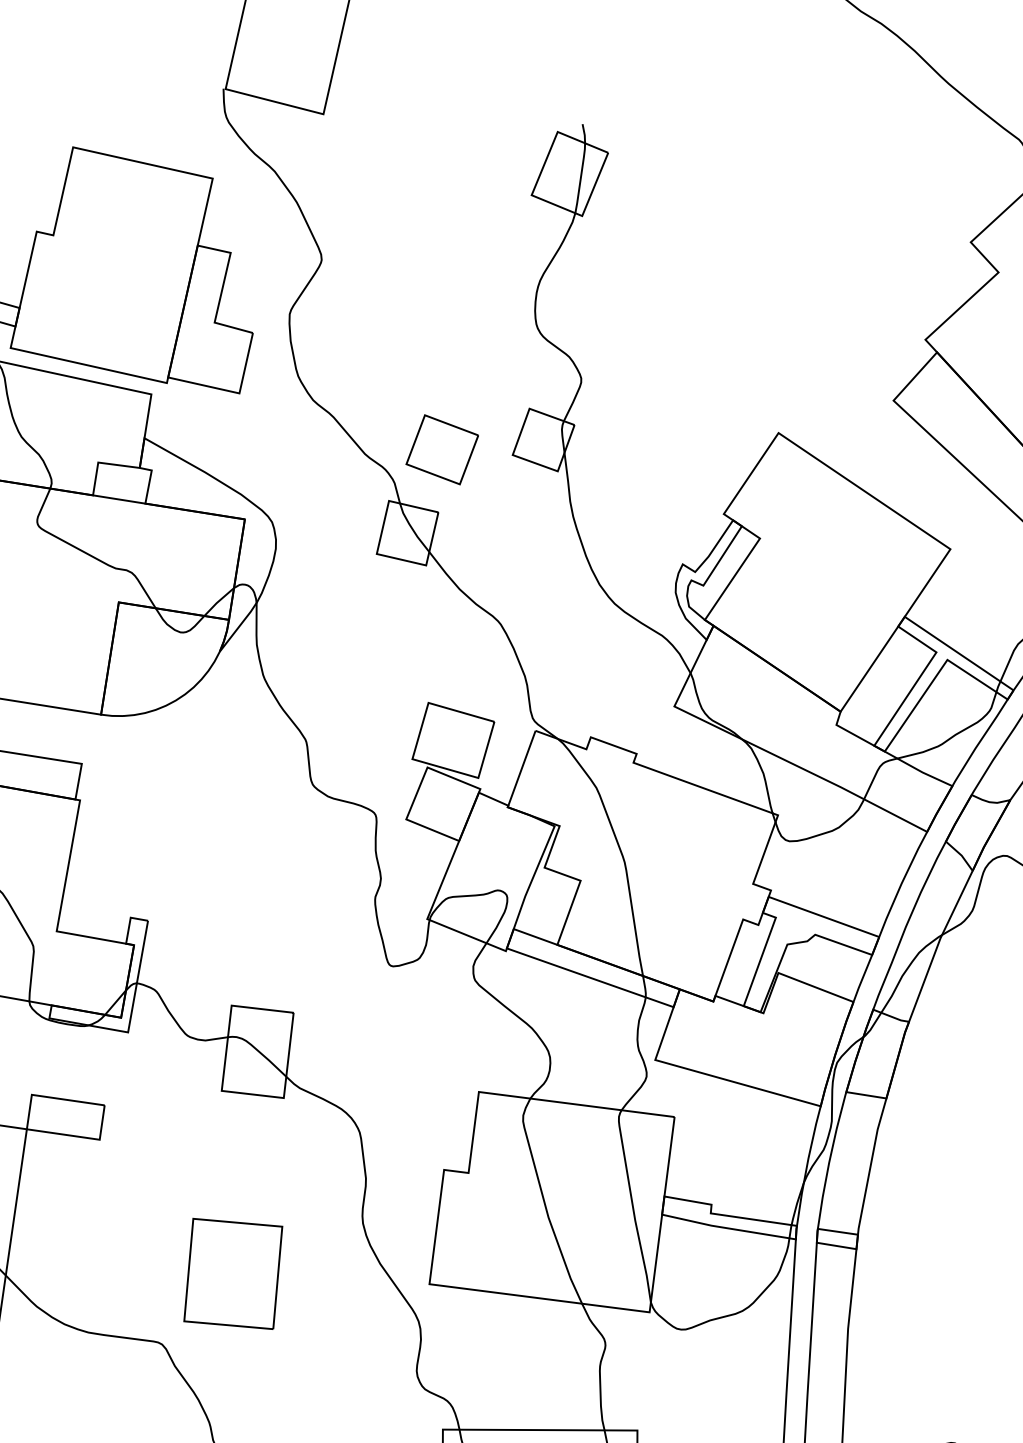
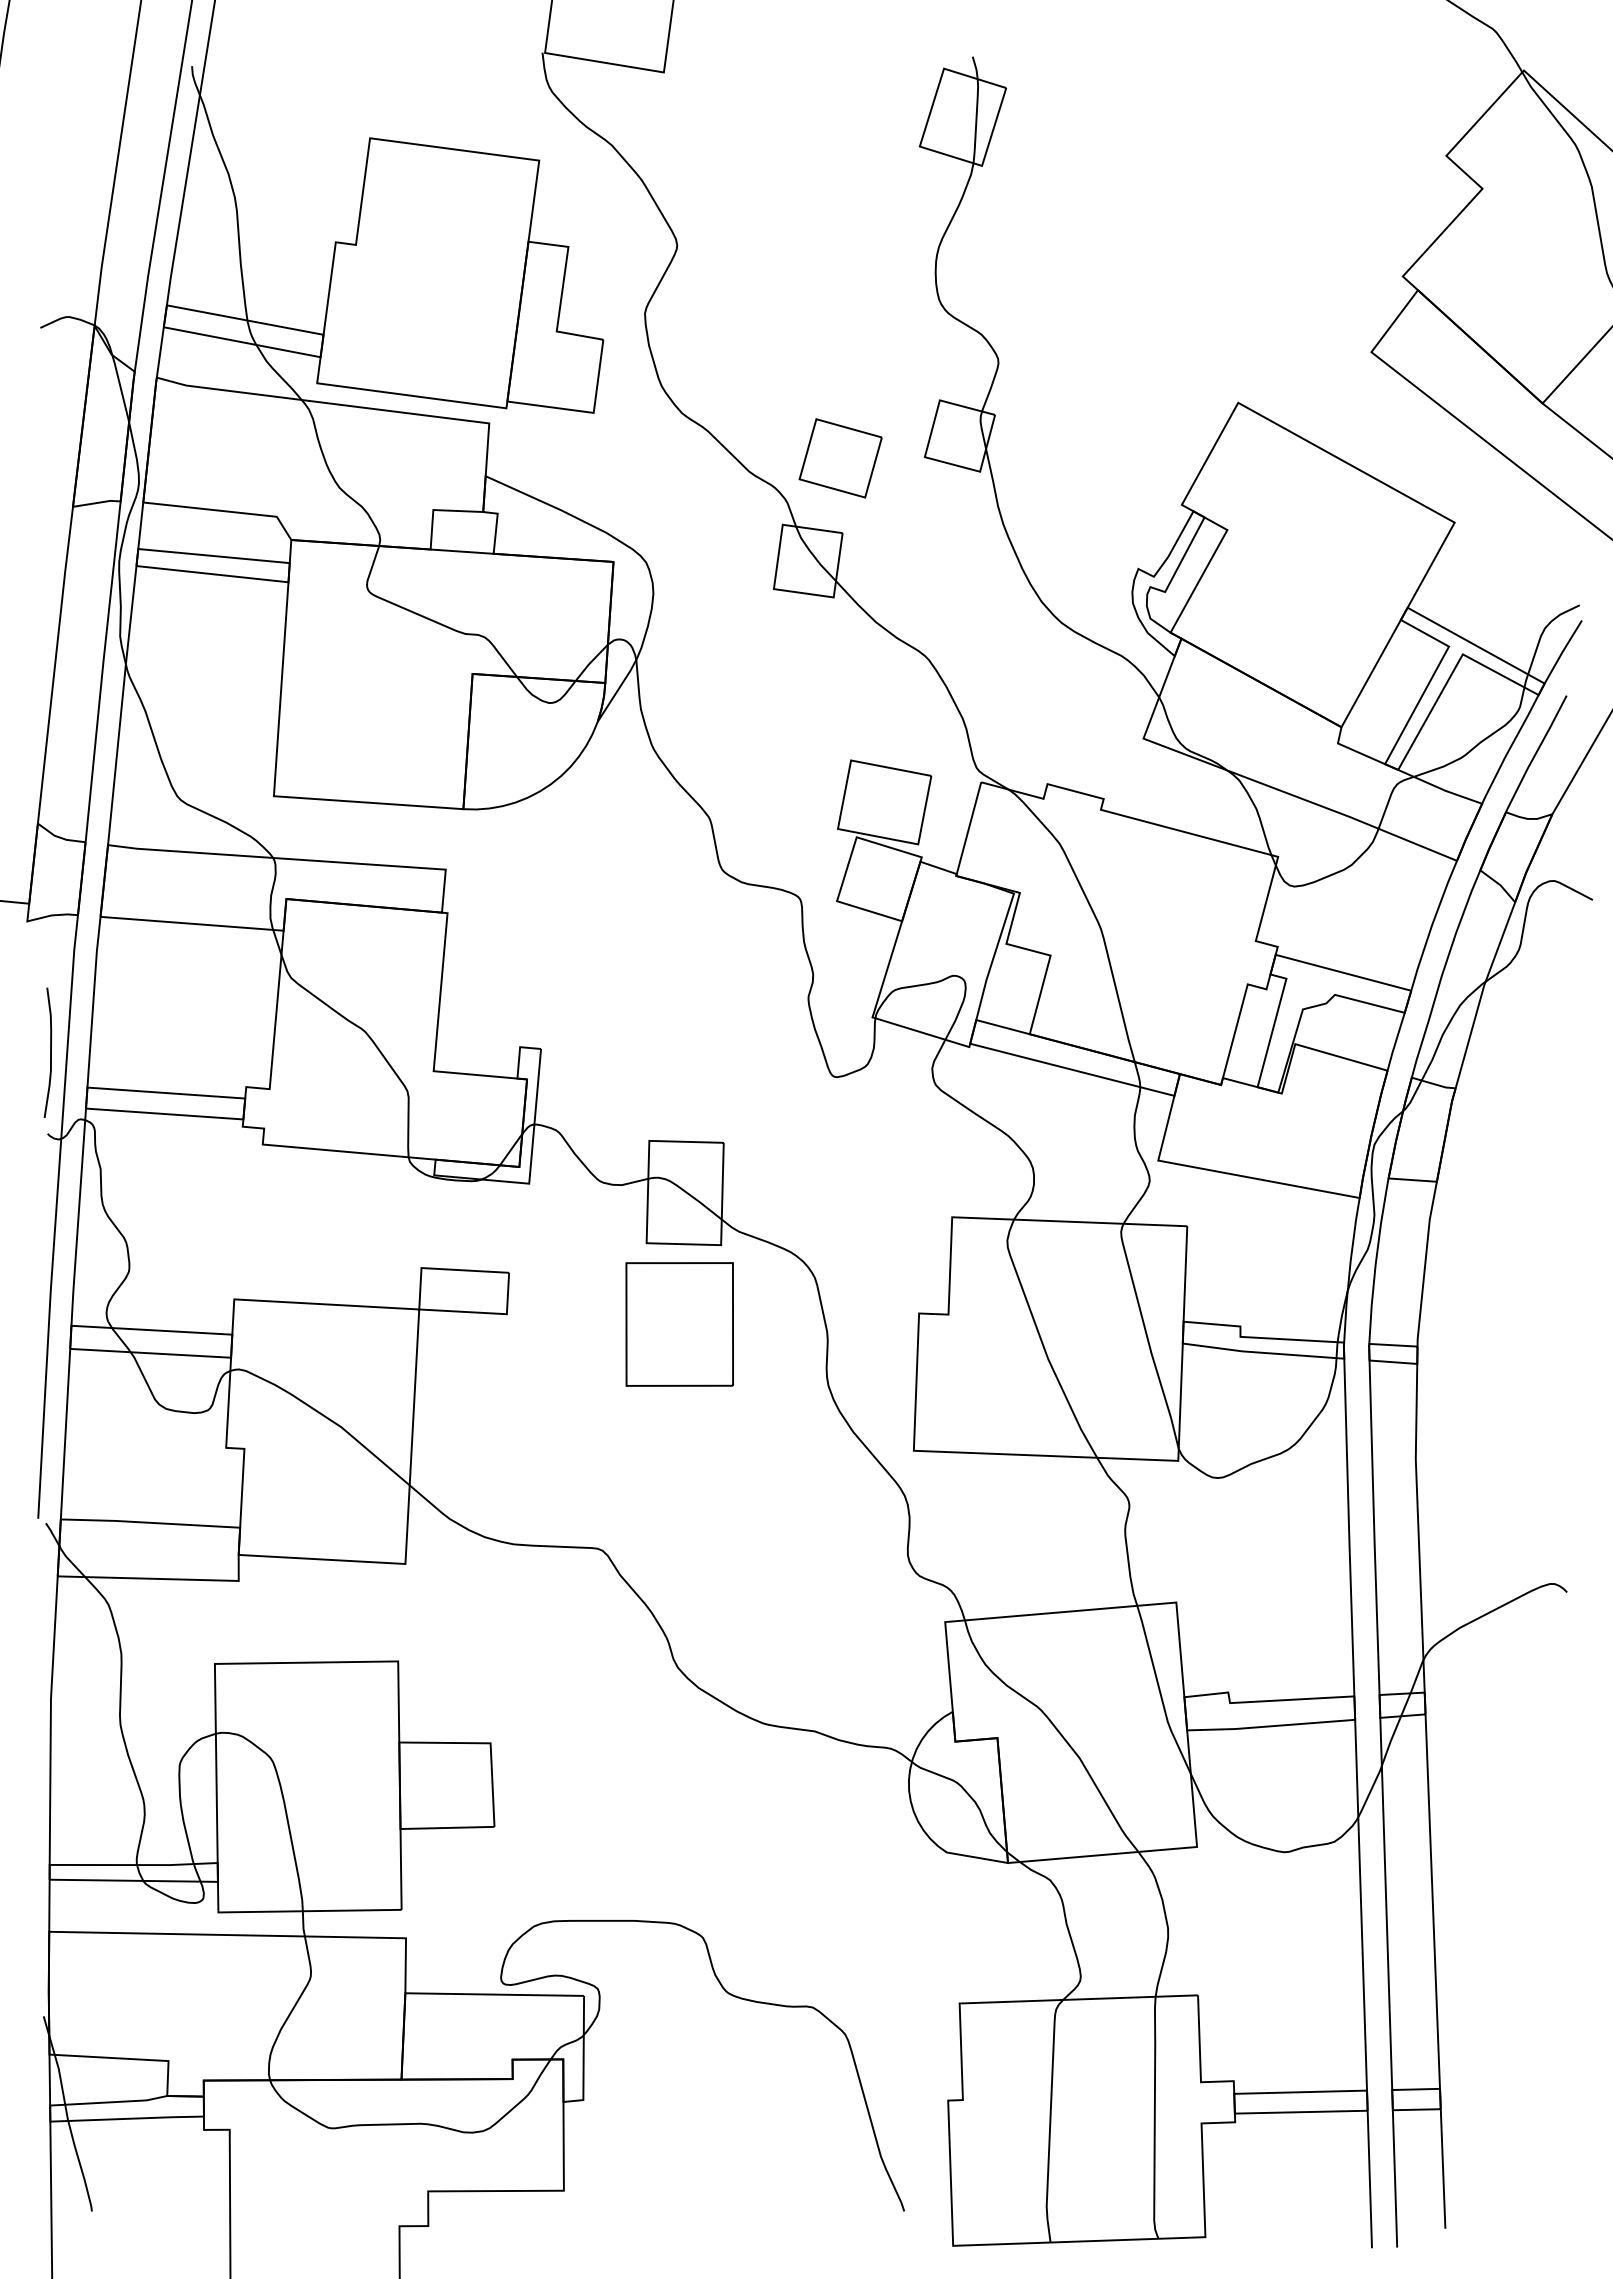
part: (233, 1274) -> (679, 1324), moved

